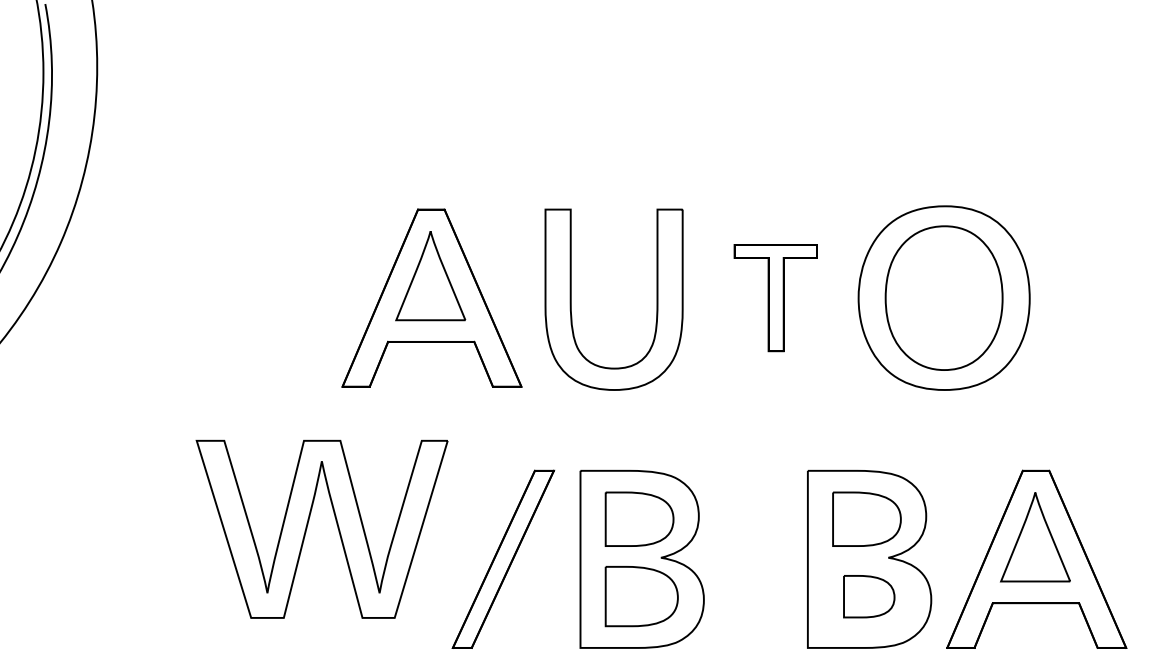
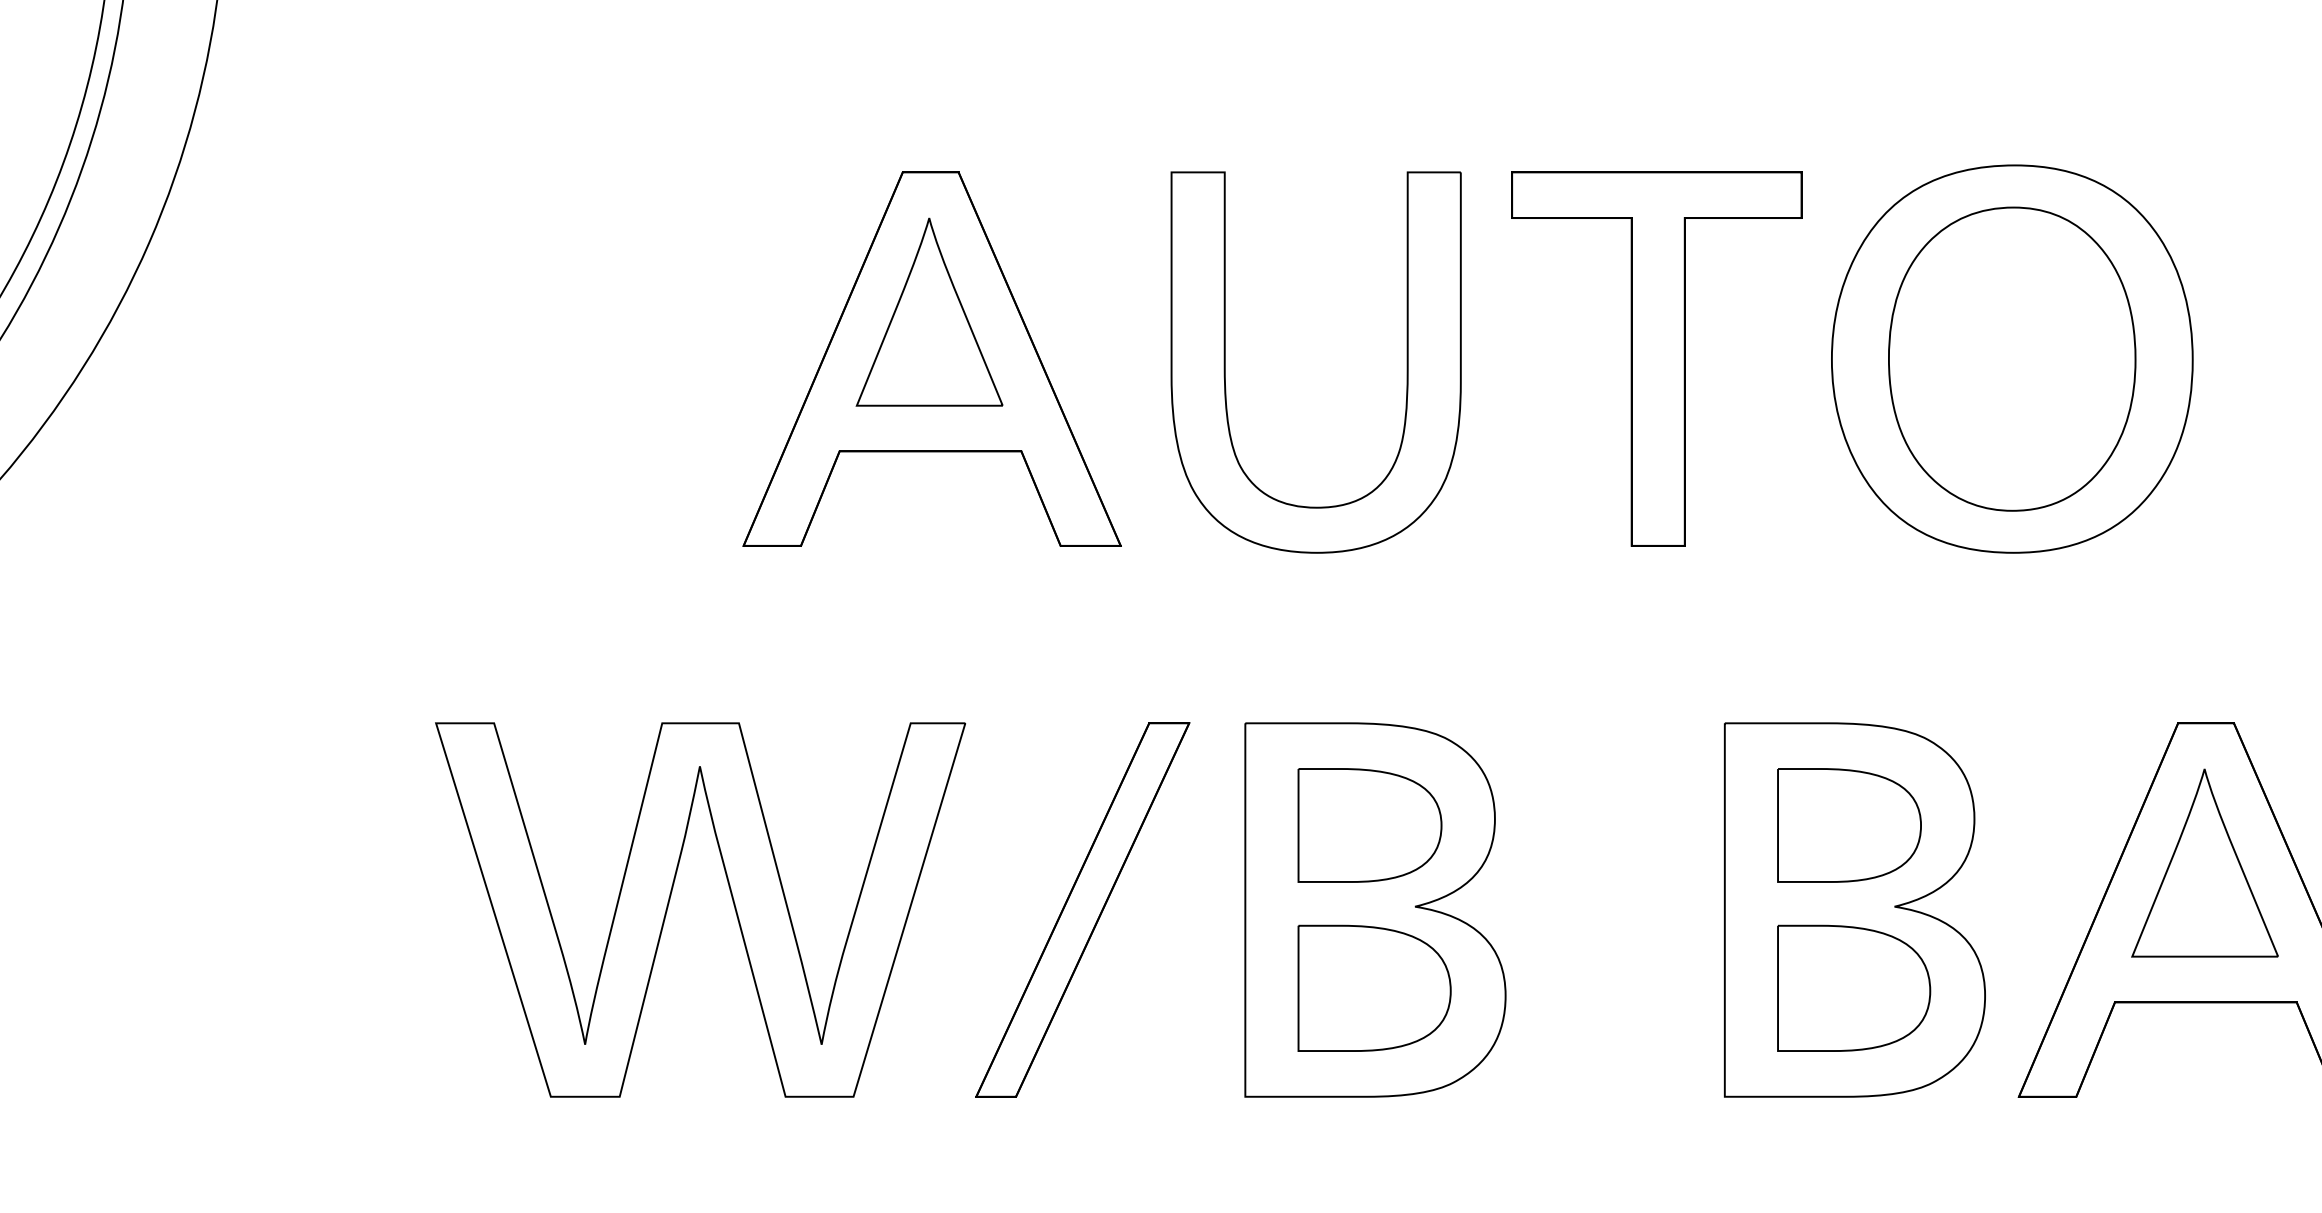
part: (775, 297) -> (1656, 357), size x1.67
part: (308, 524) -> (671, 899), moved
part: (869, 596) -> (1854, 988), size x1.43

